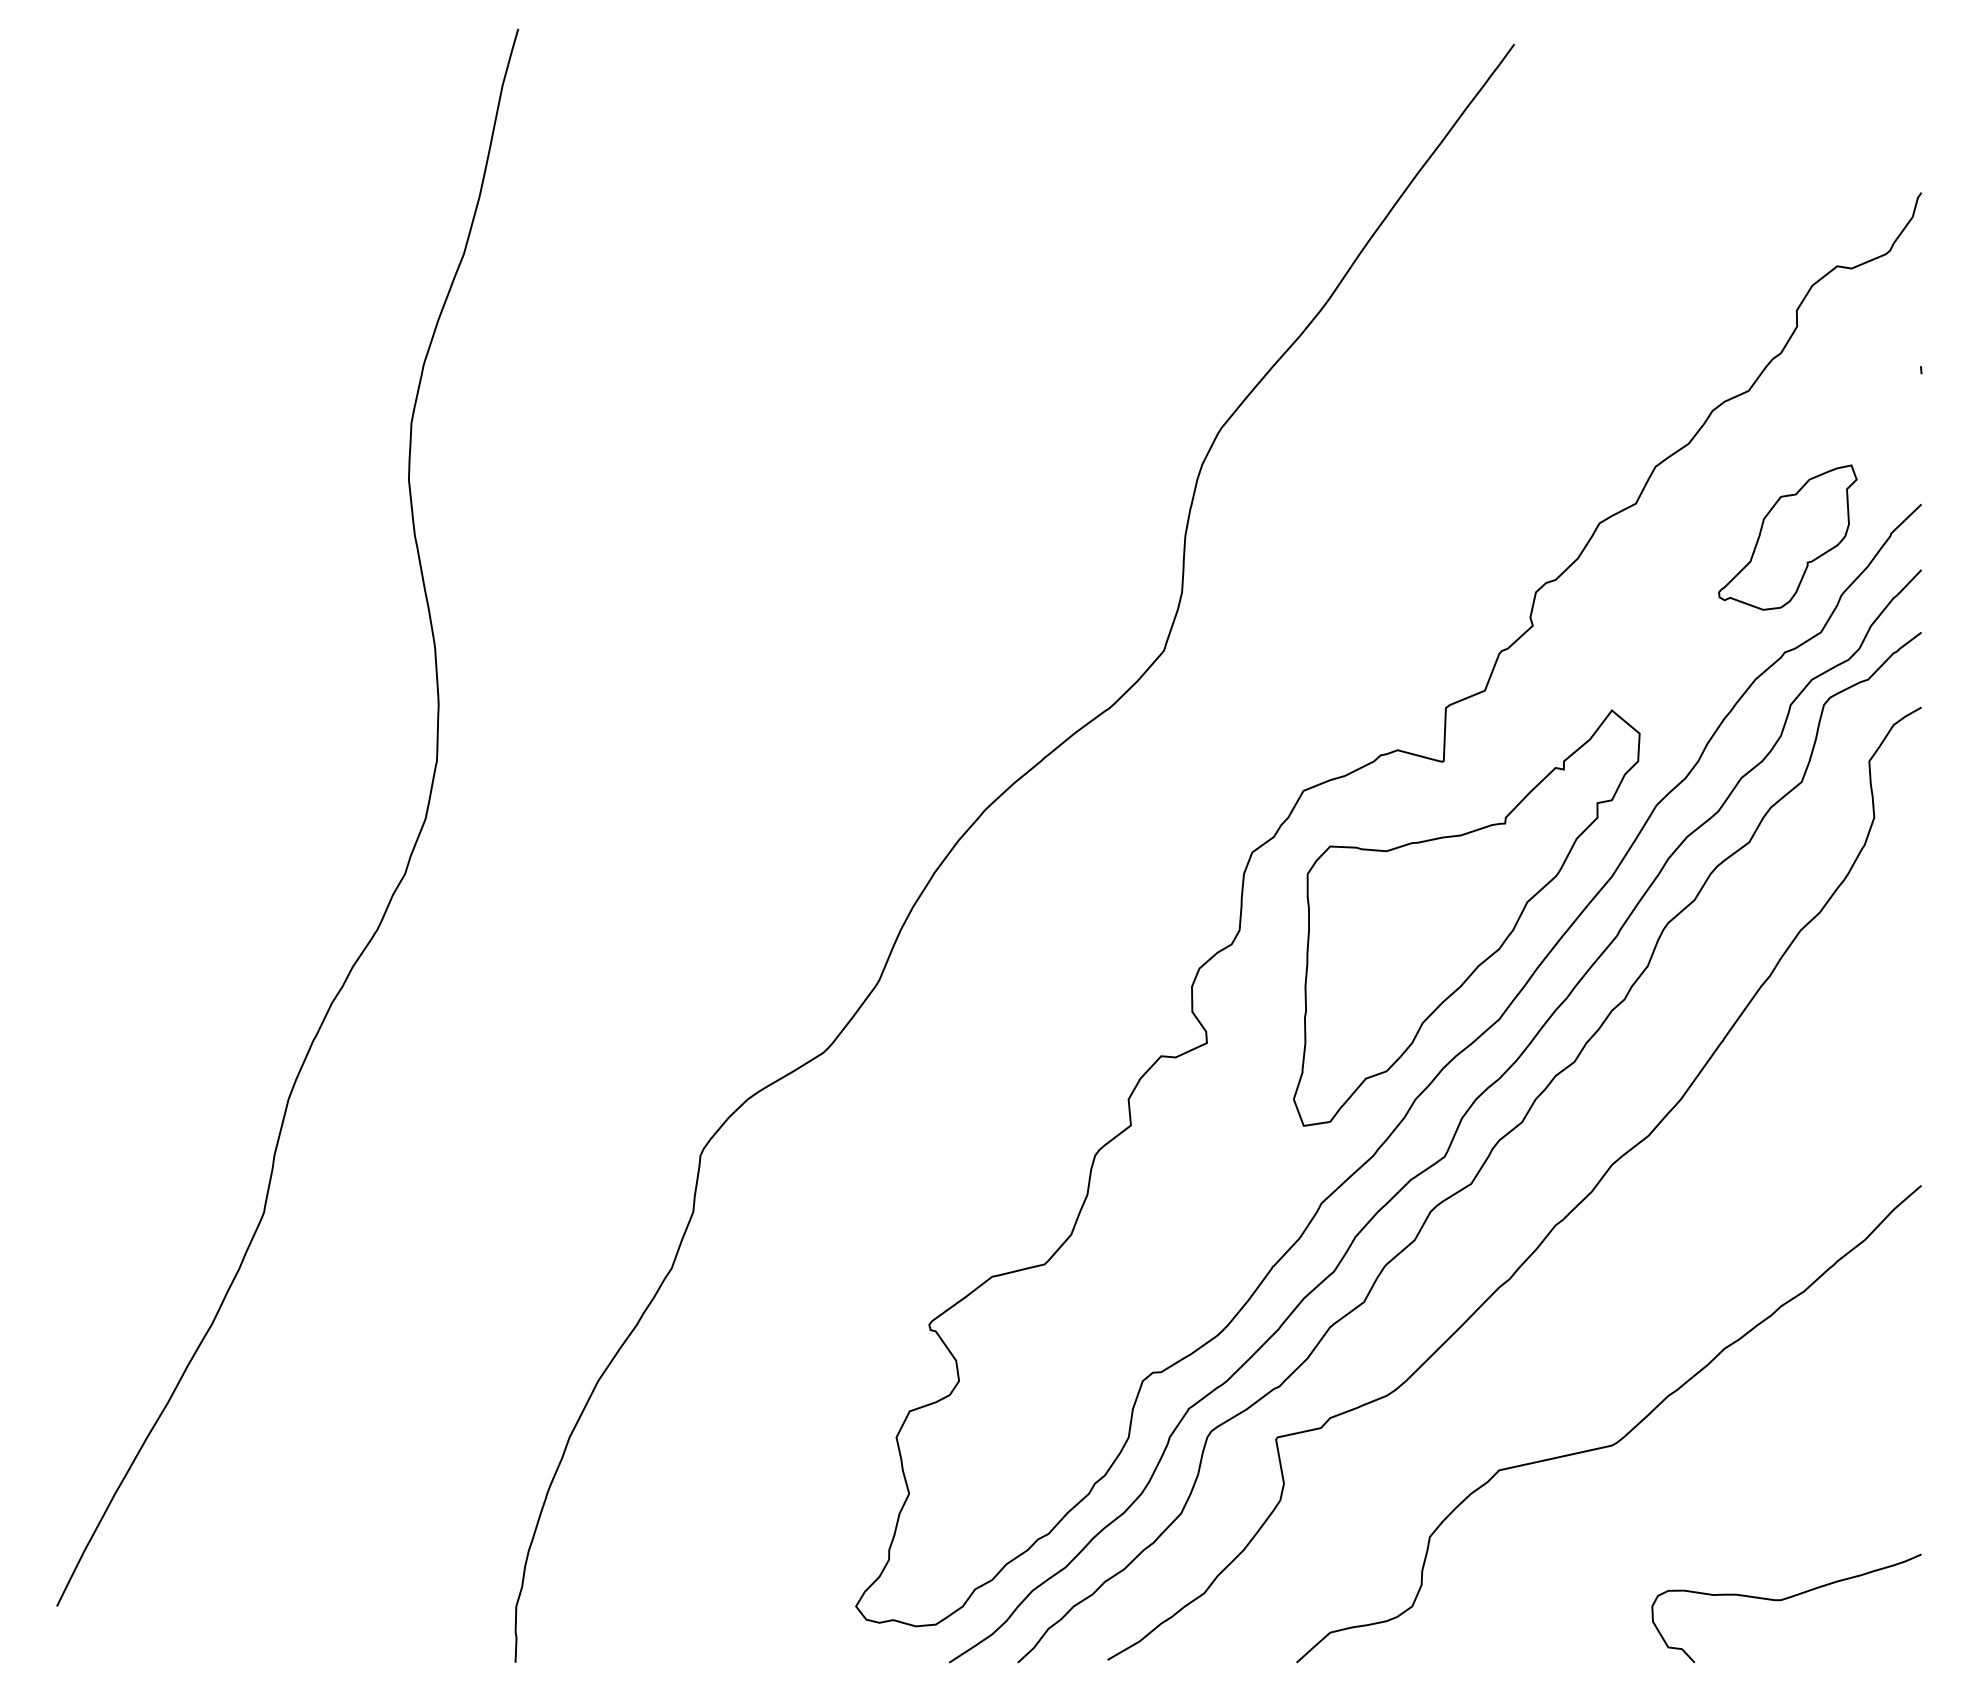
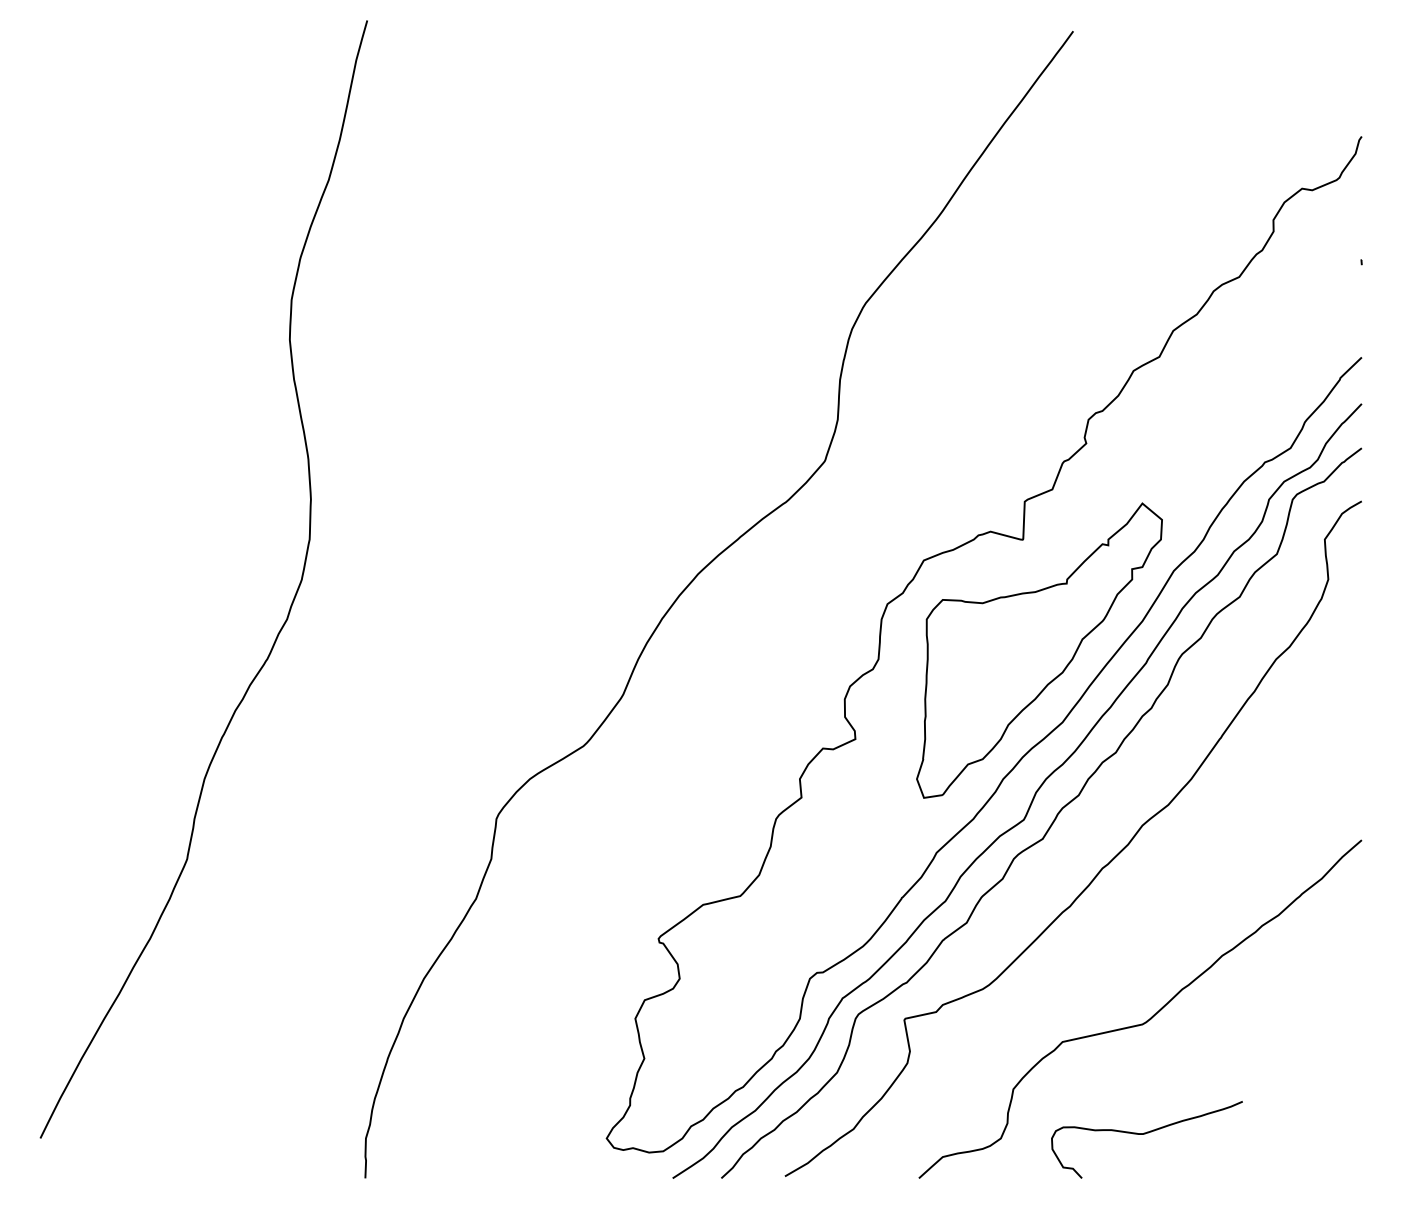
part: (1787, 537) -> (1266, 380), removed
curve: (1783, 1600) -> (1144, 1134), moved

